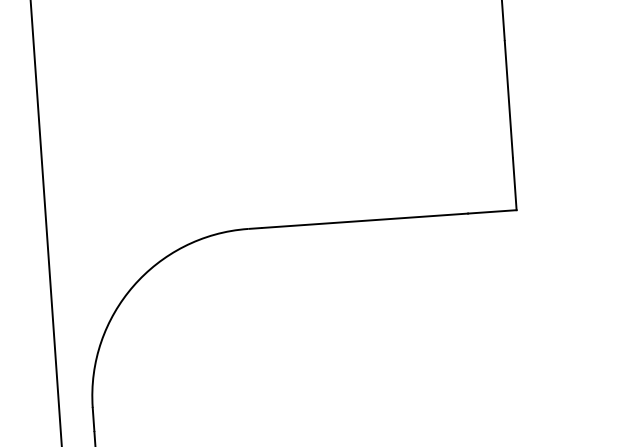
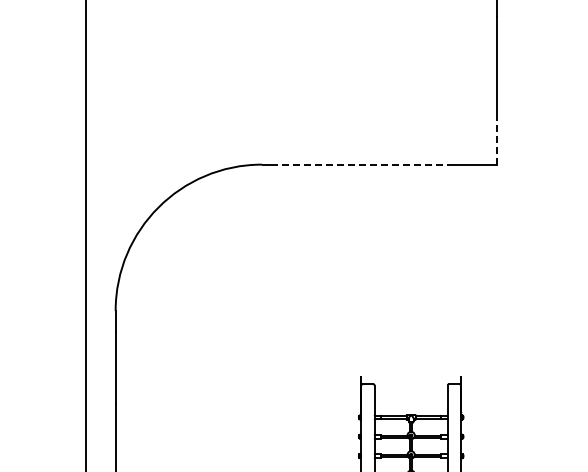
line: (514, 183) -> (496, 141), solid -> dashed
line: (364, 220) -> (363, 164), solid -> dashed

